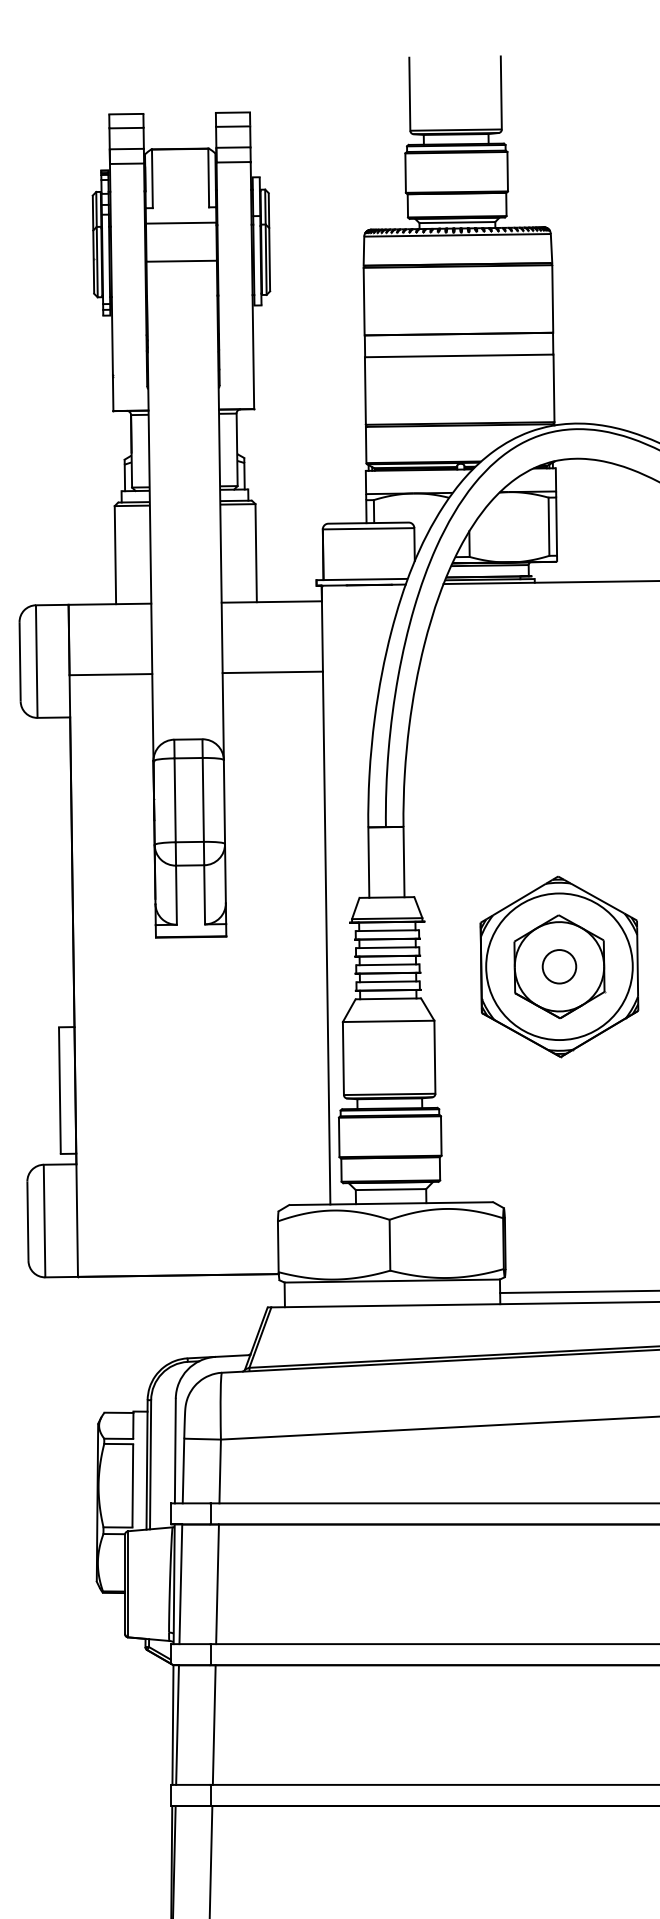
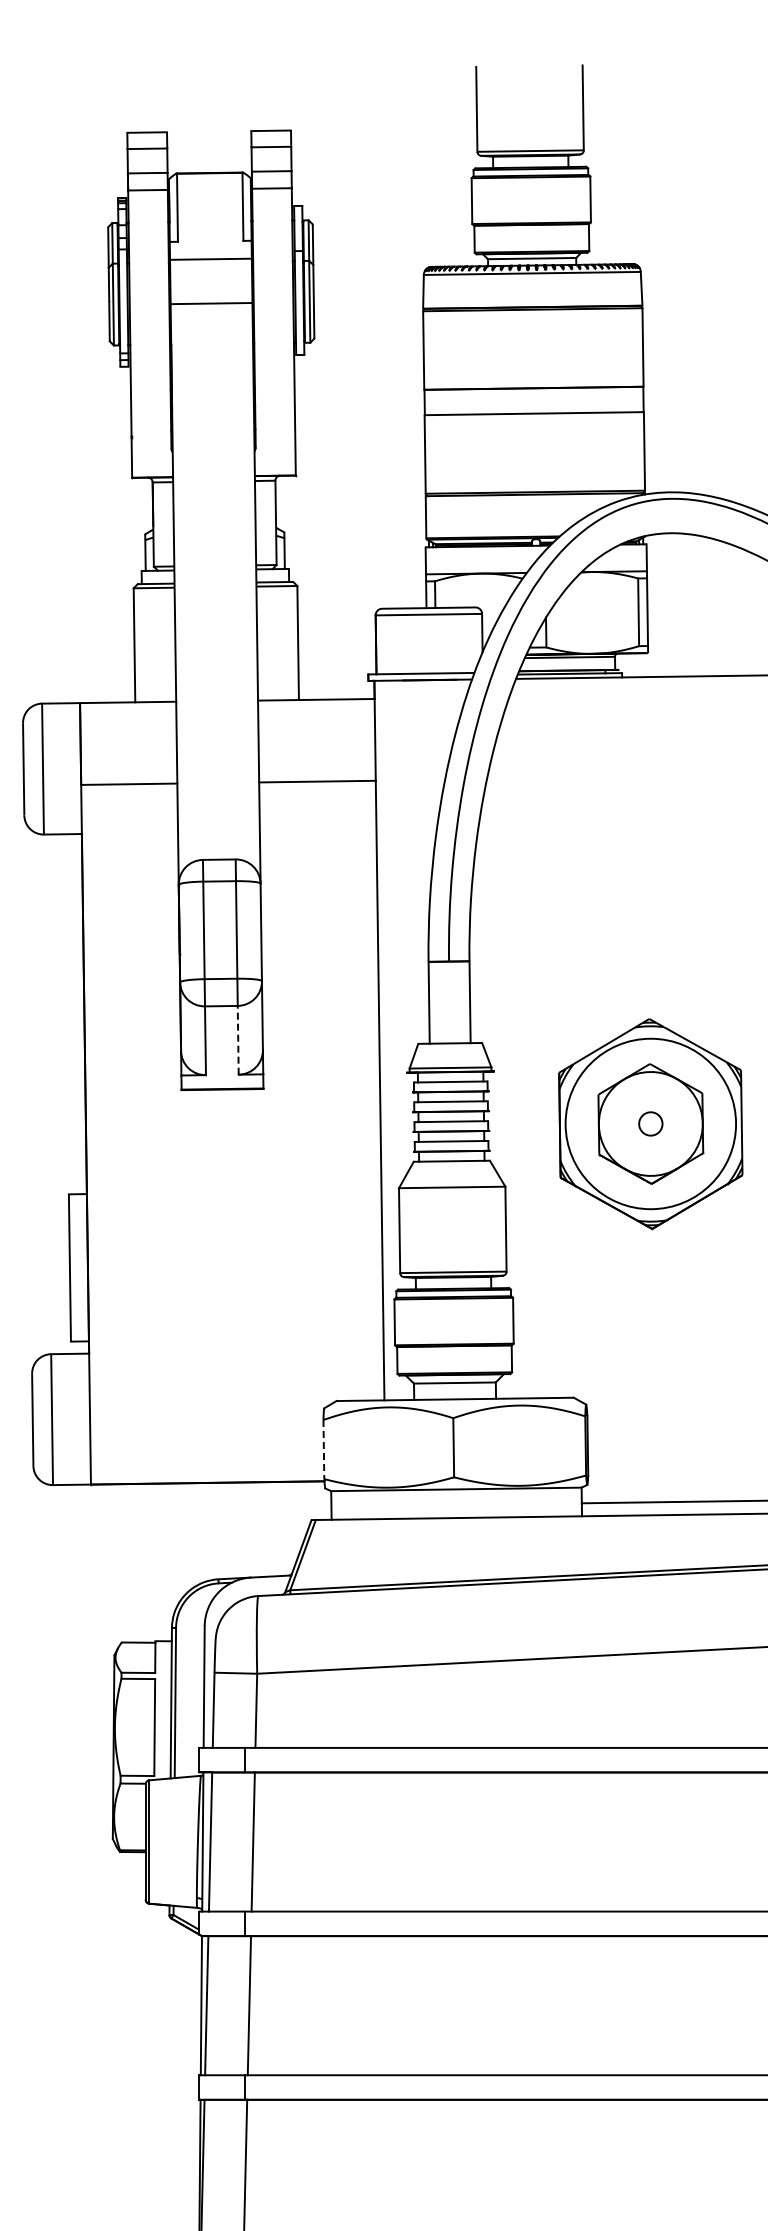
line: (204, 894) -> (238, 1039), solid -> dashed
circle: (559, 966) -> (650, 1123), size x0.6
line: (277, 1246) -> (323, 1449), solid -> dashed

